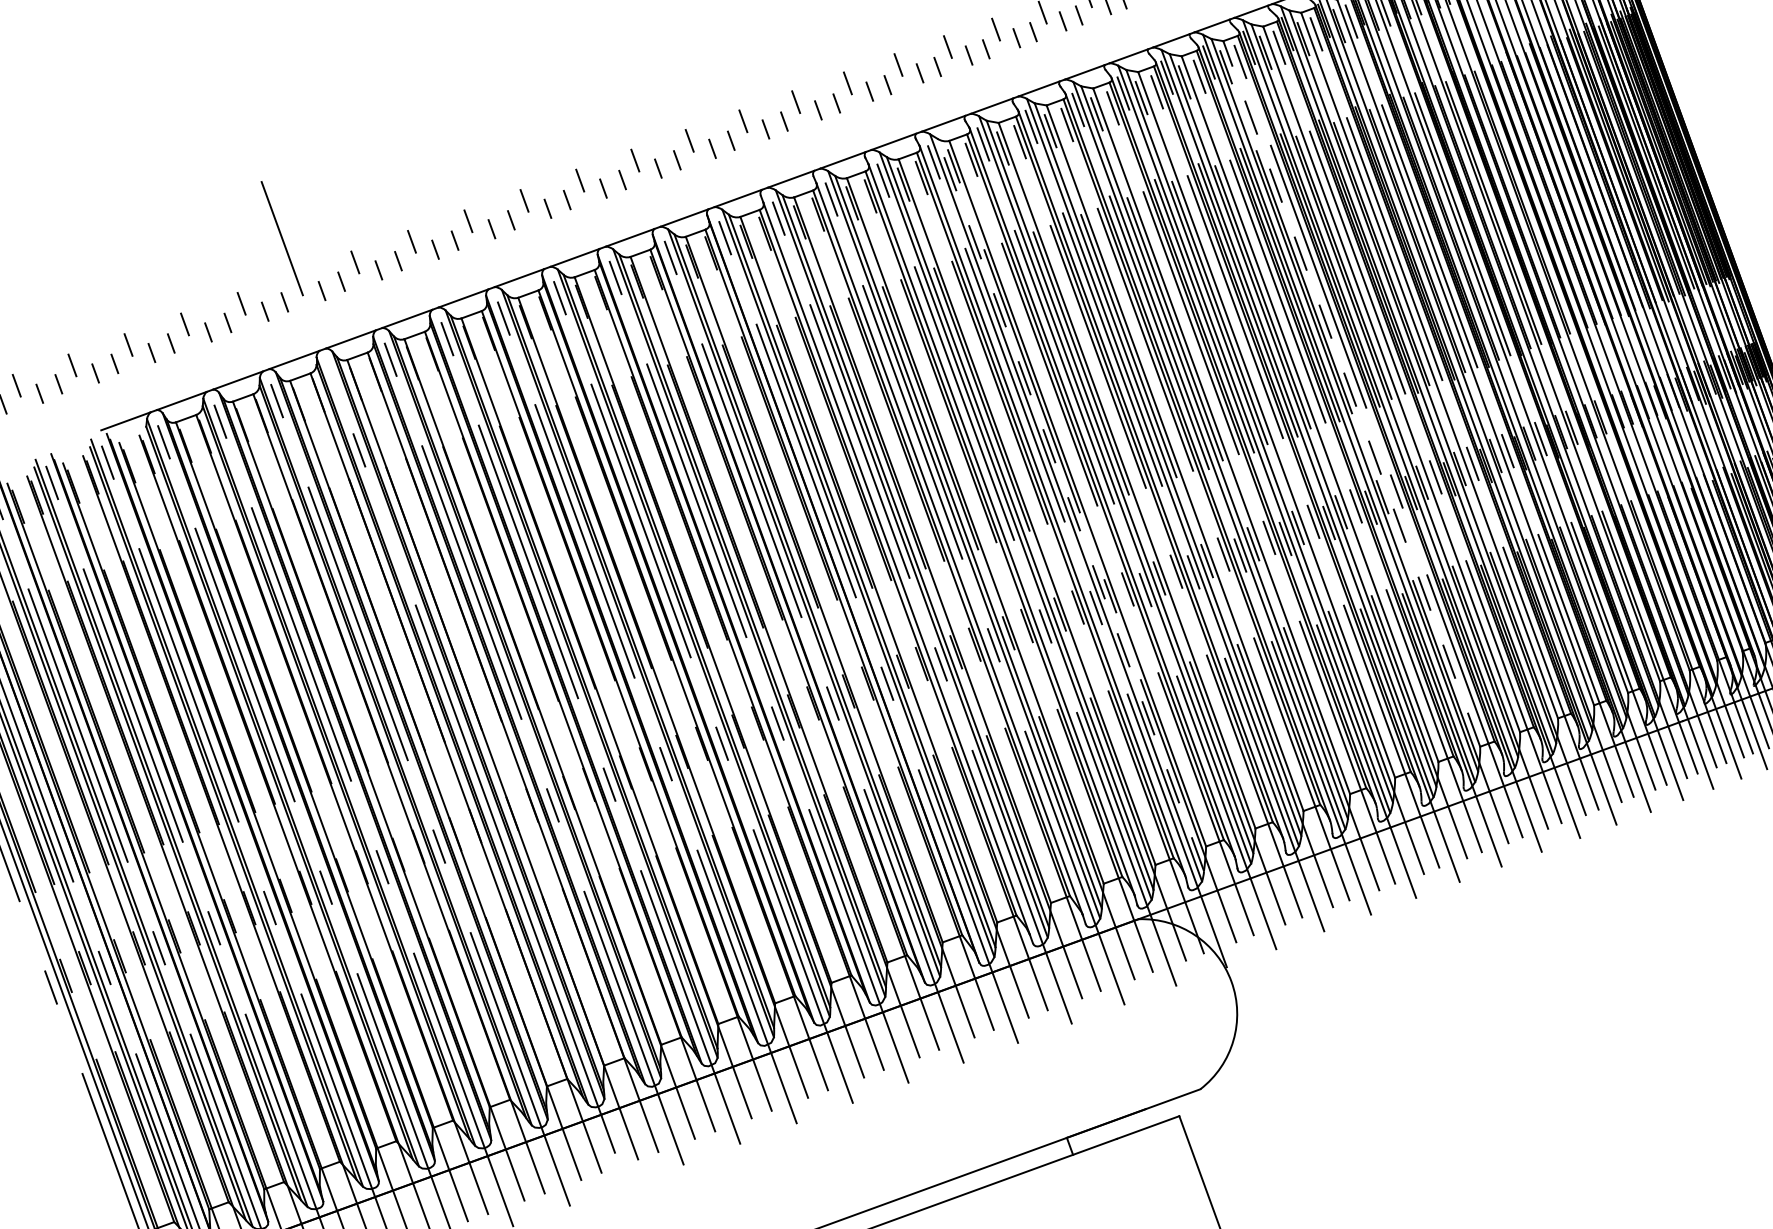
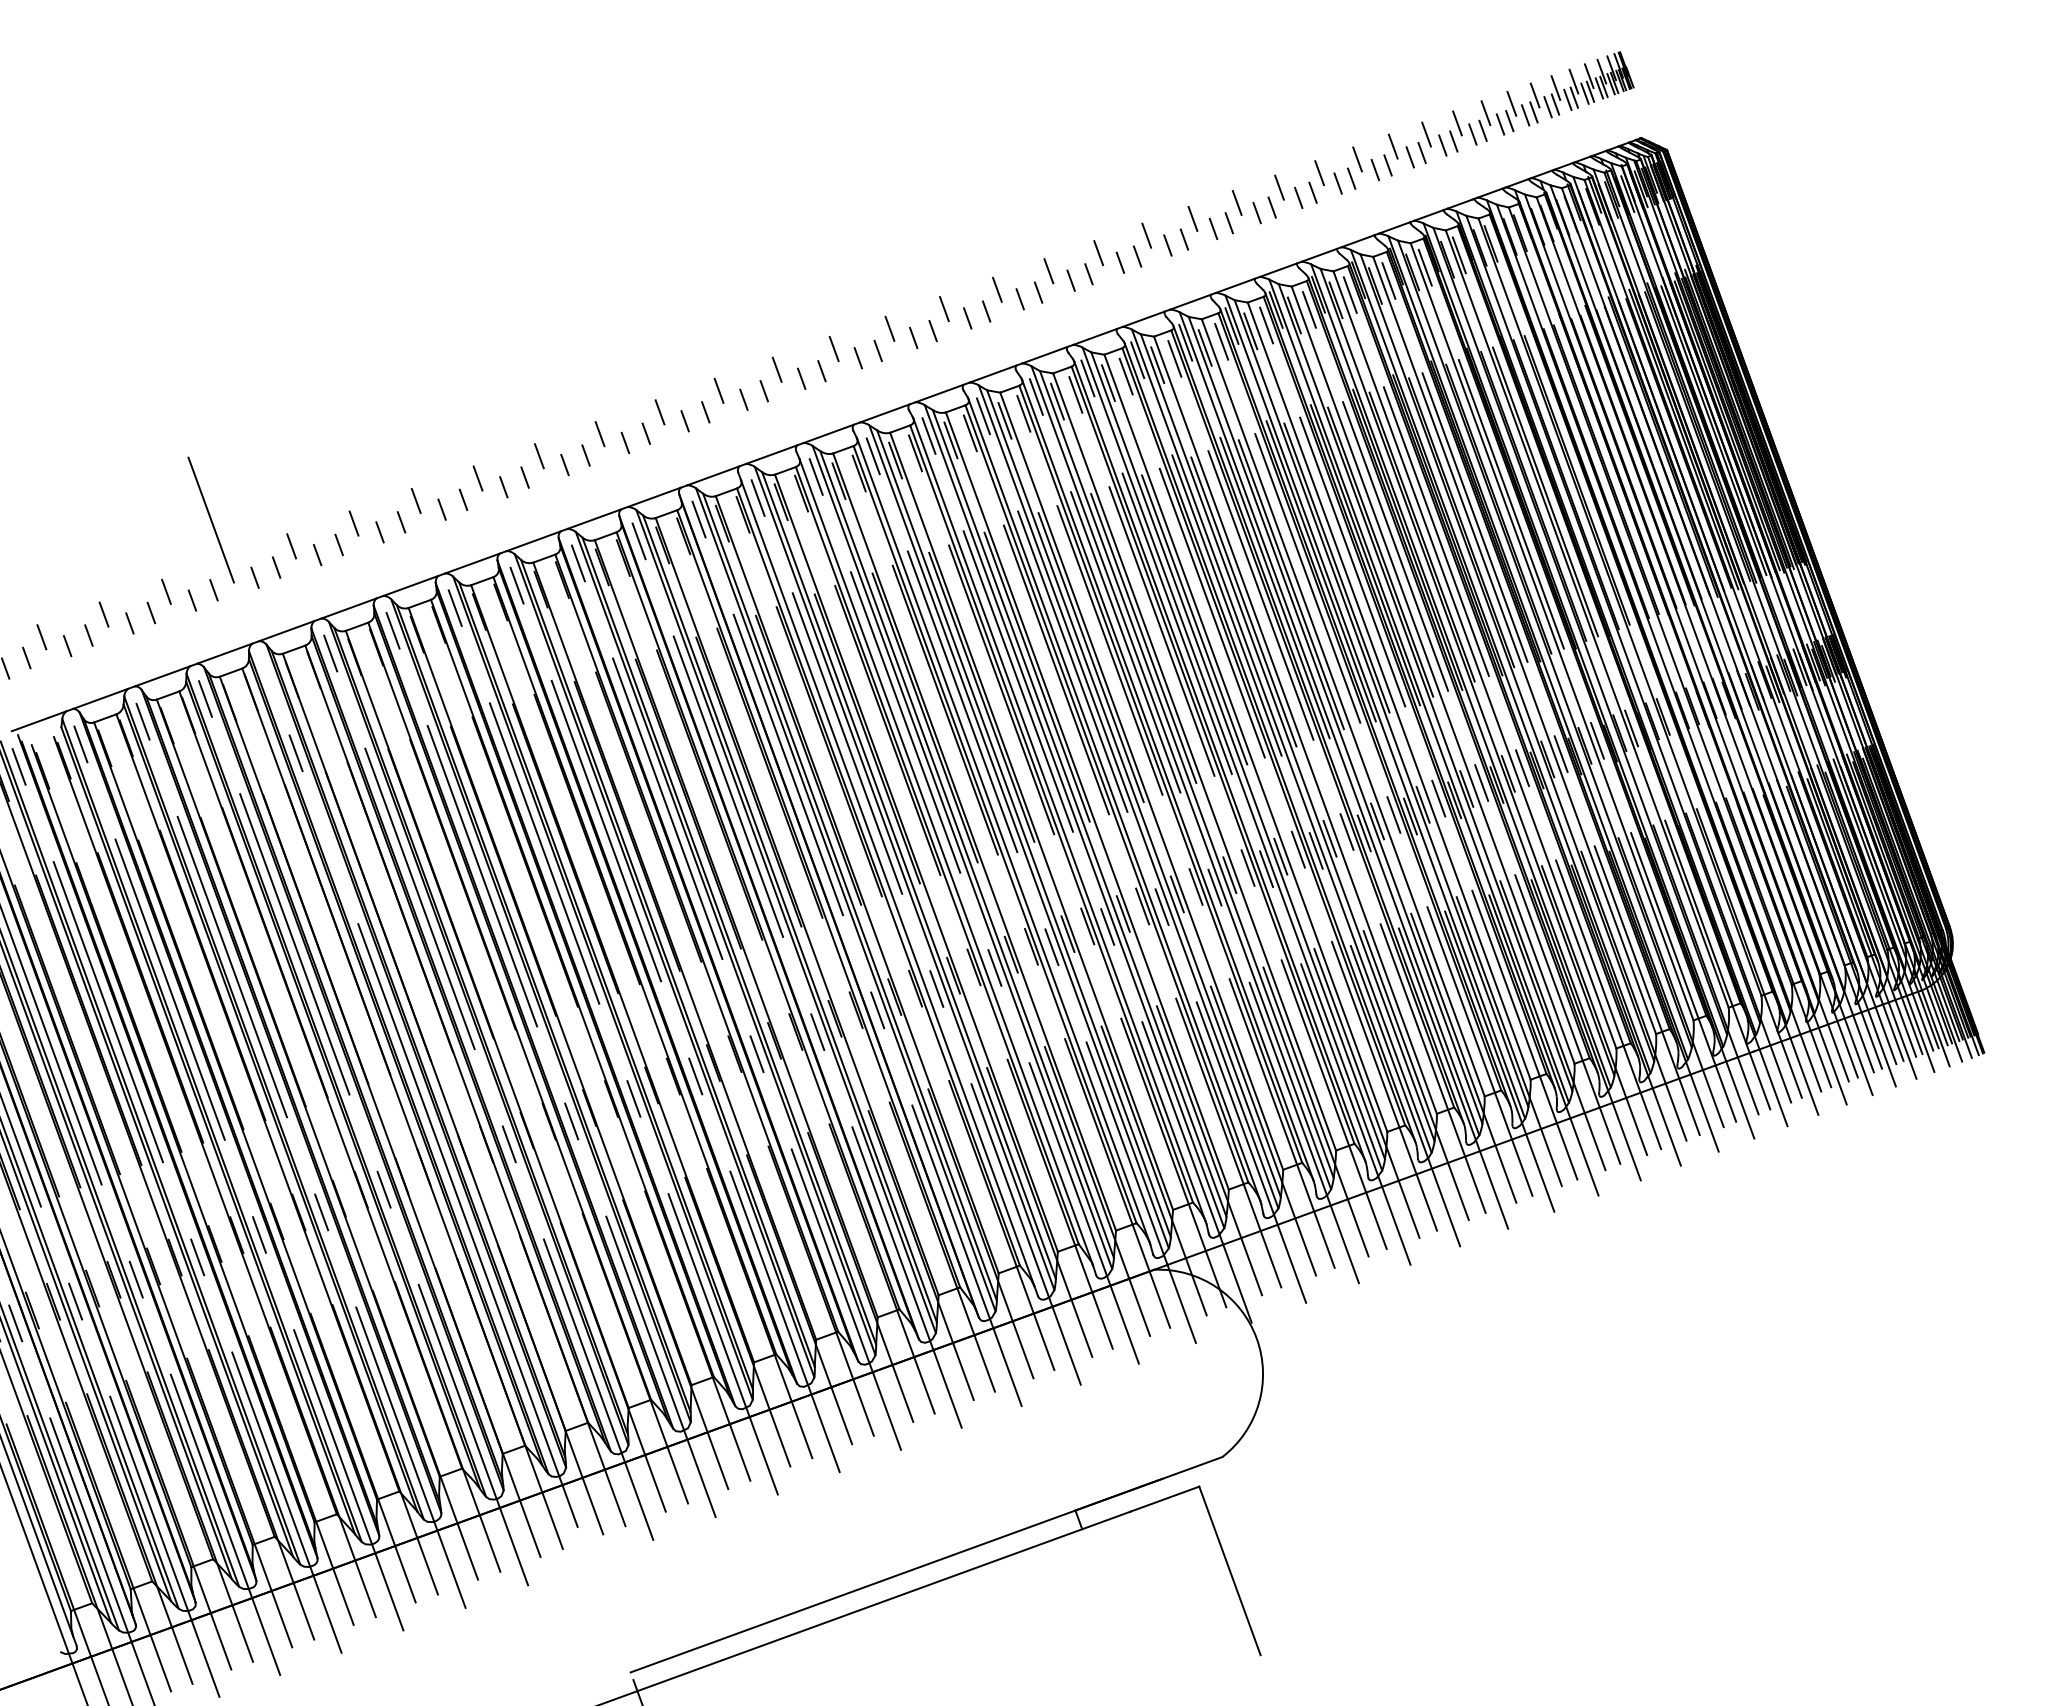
line: (1352, 394) -> (1389, 691), dashed -> solid
line: (1070, 505) -> (1079, 813), dashed -> solid

